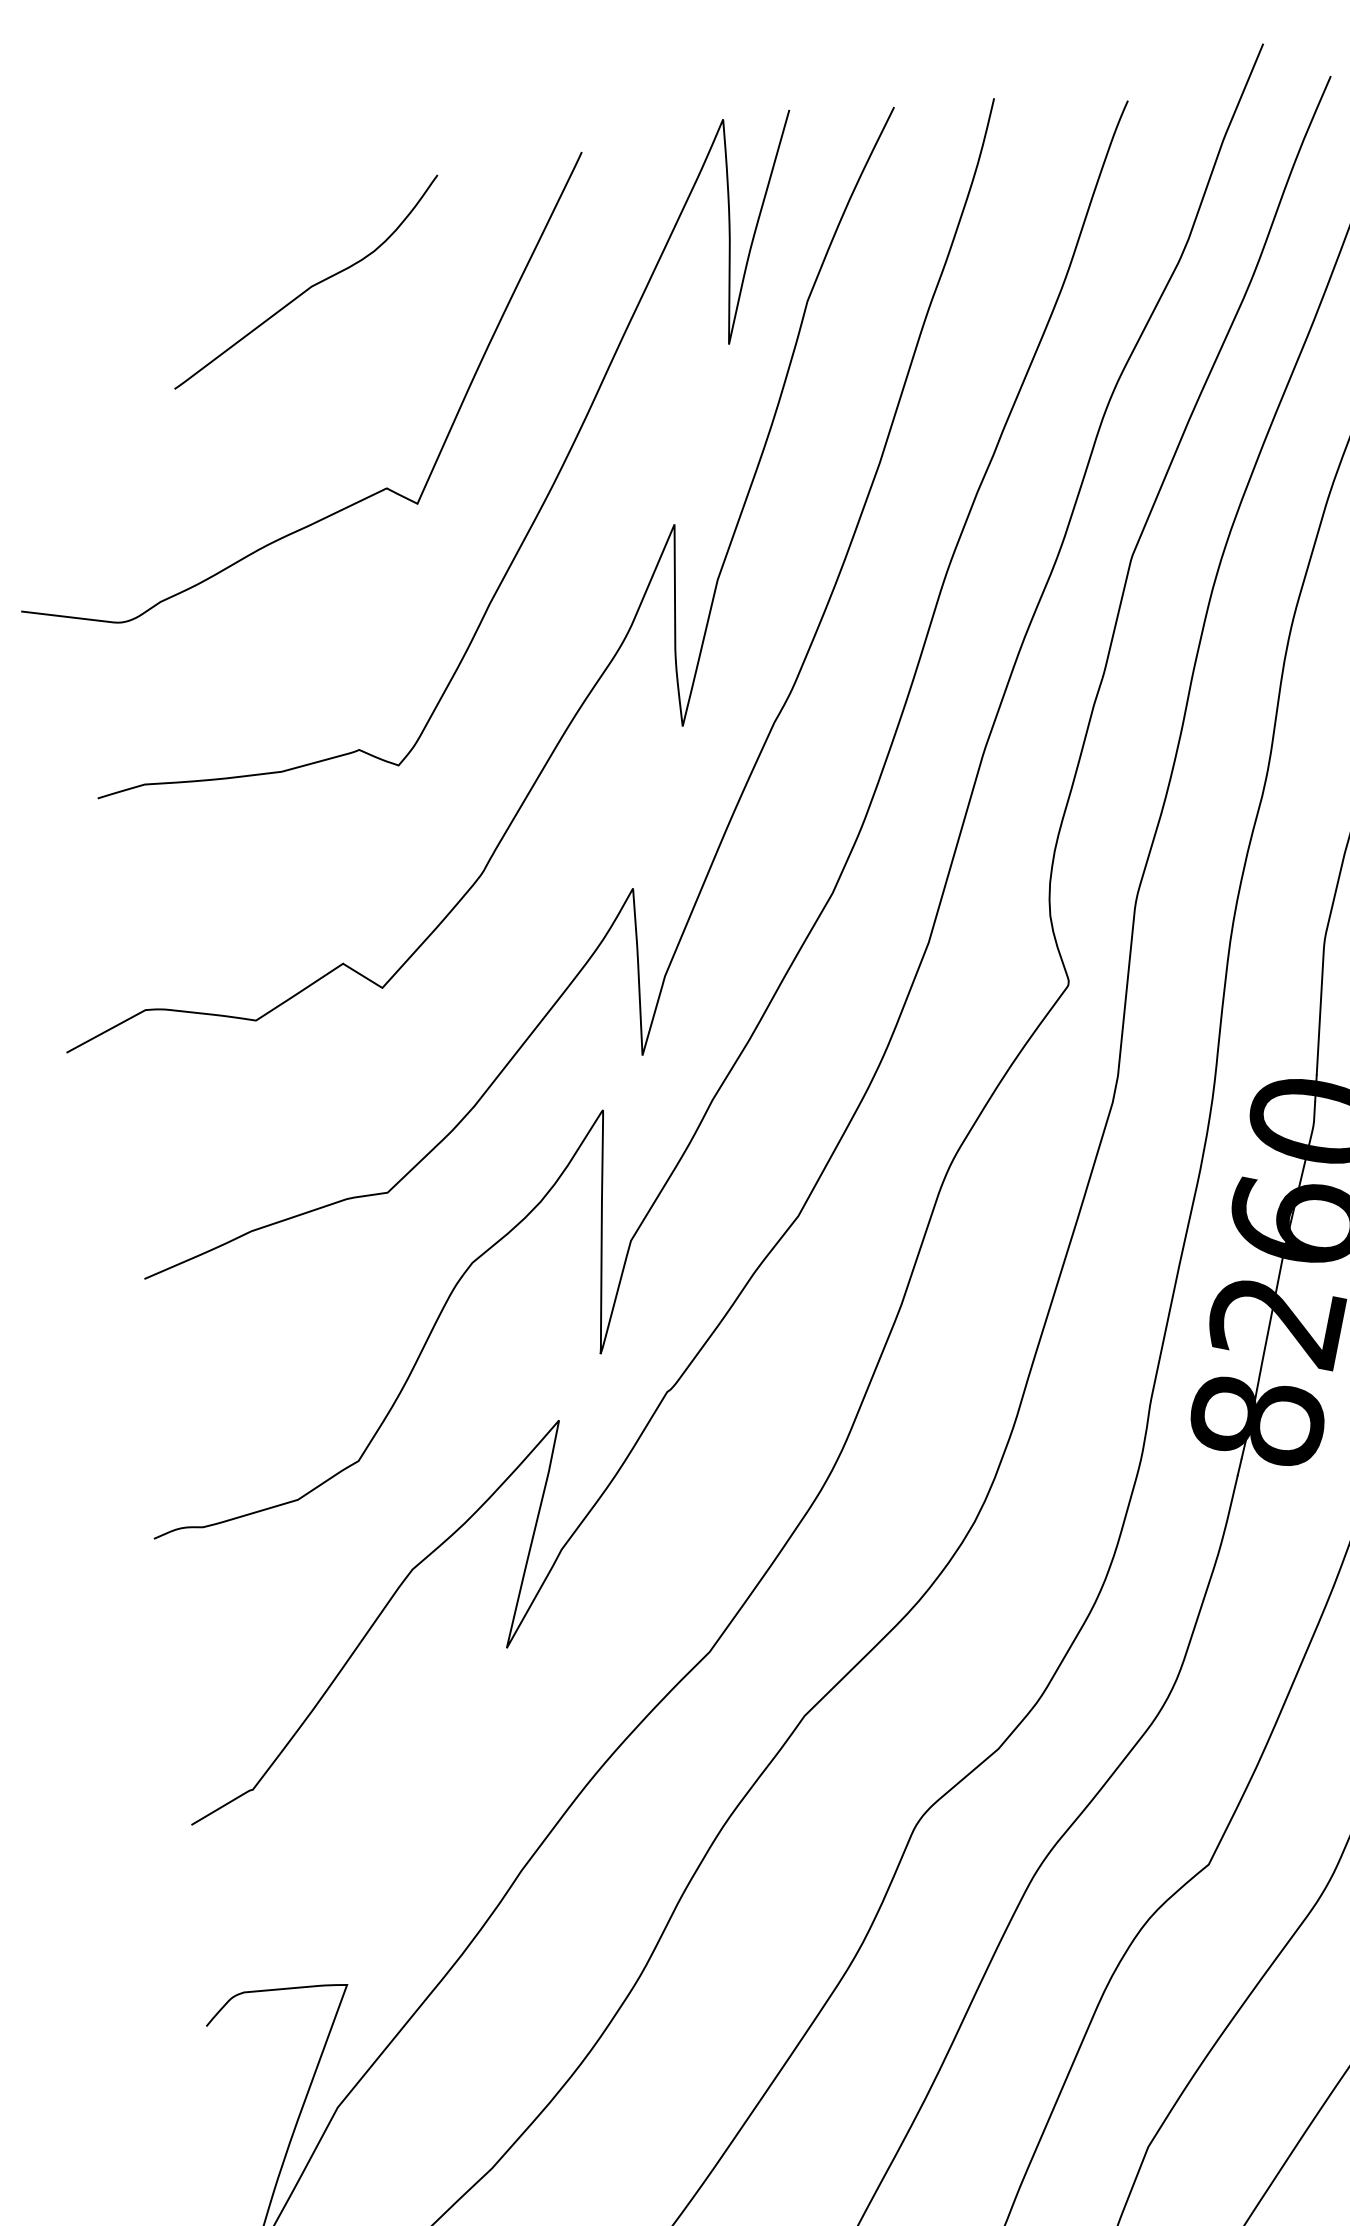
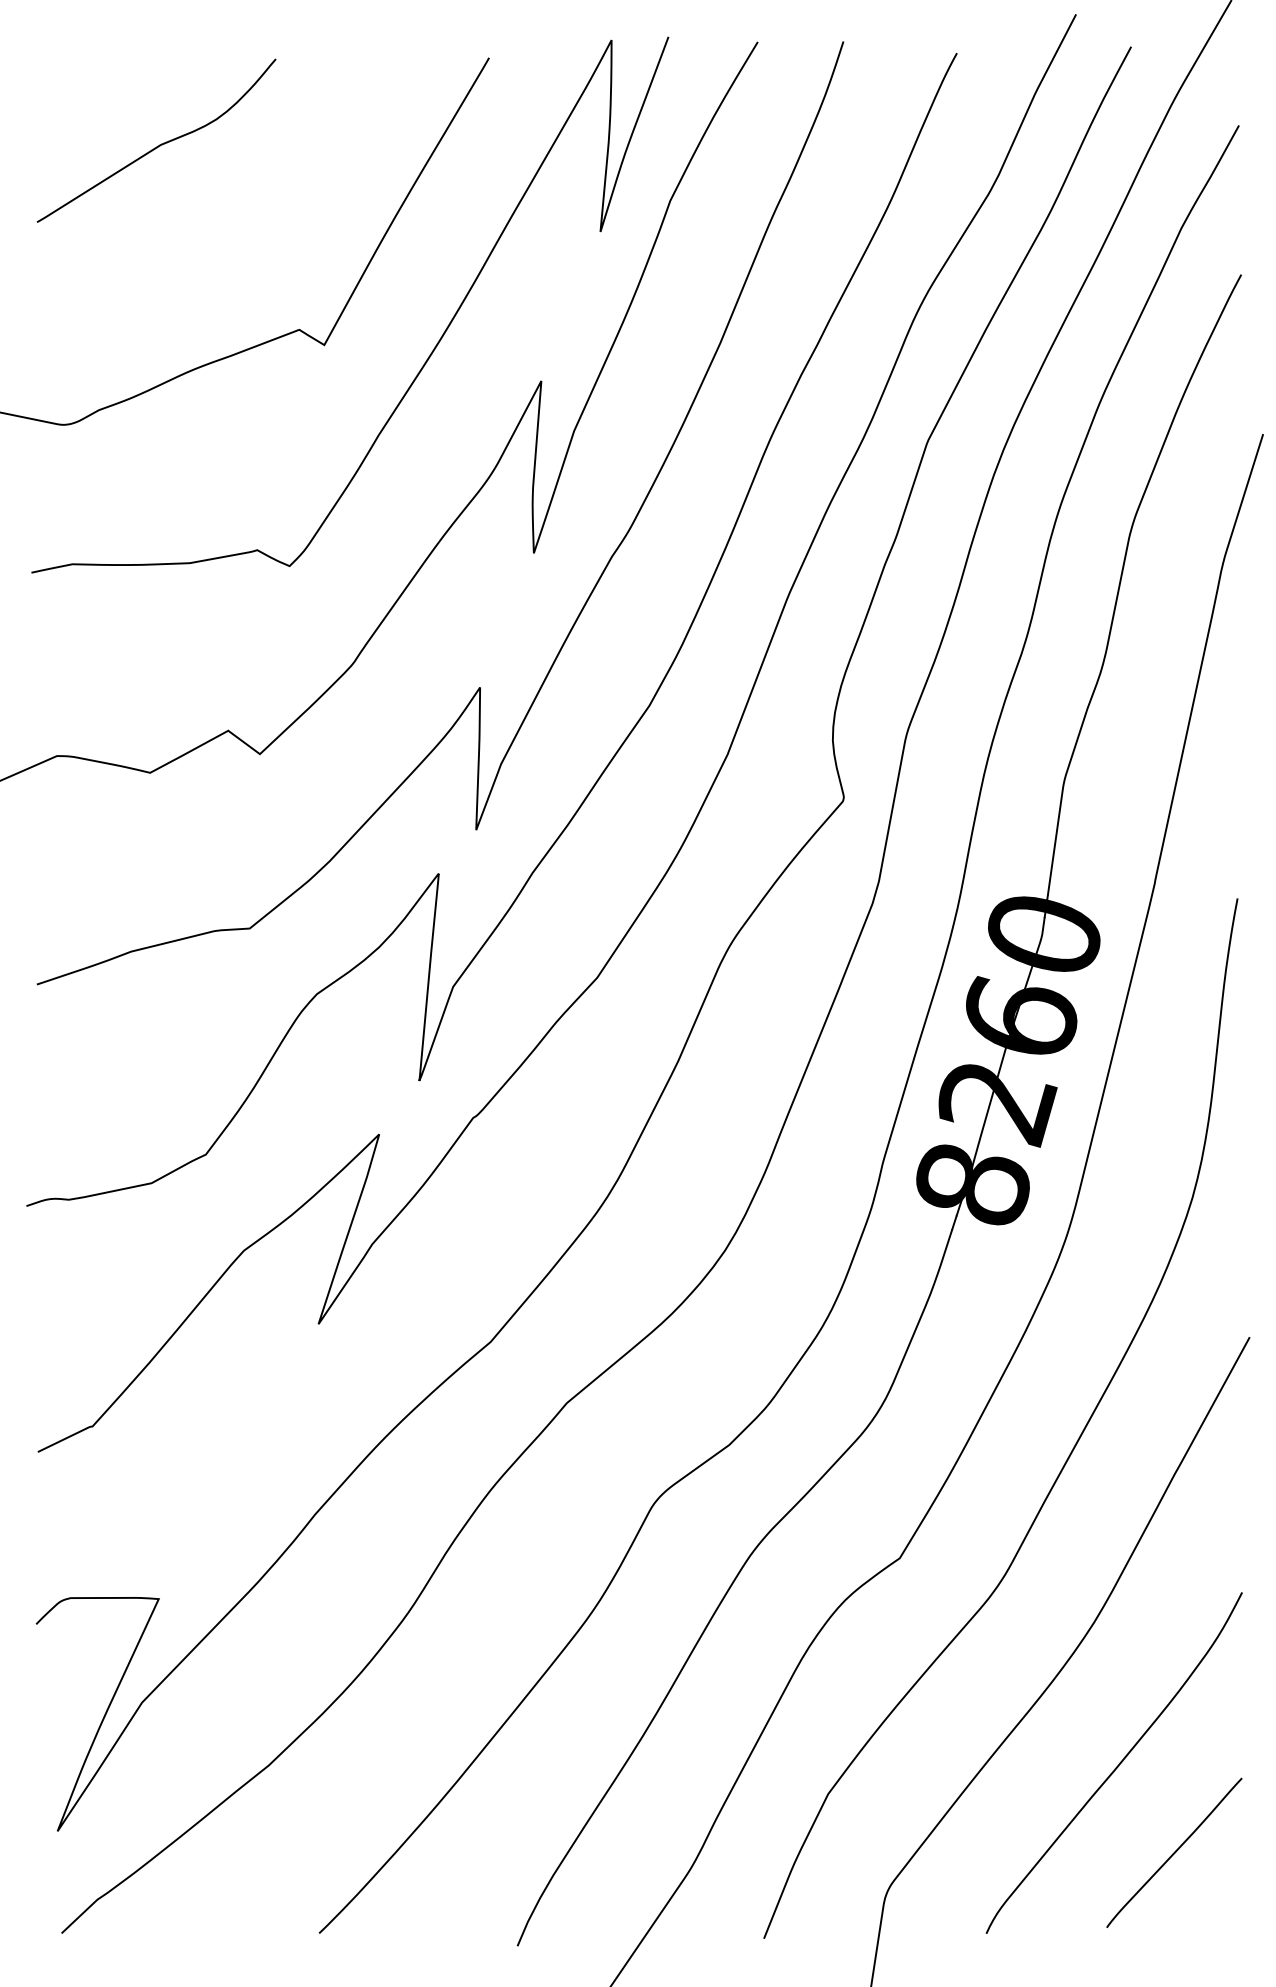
curve: (310, 286) -> (159, 144), moved

